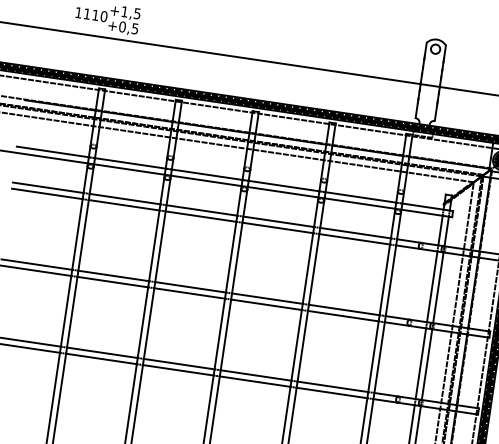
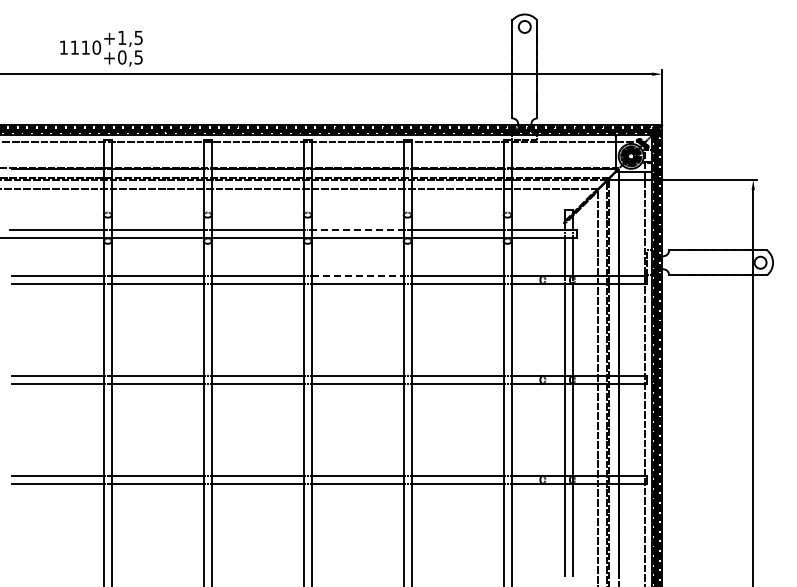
line: (283, 185) -> (357, 229), solid -> dashed
line: (278, 222) -> (357, 276), solid -> dashed

